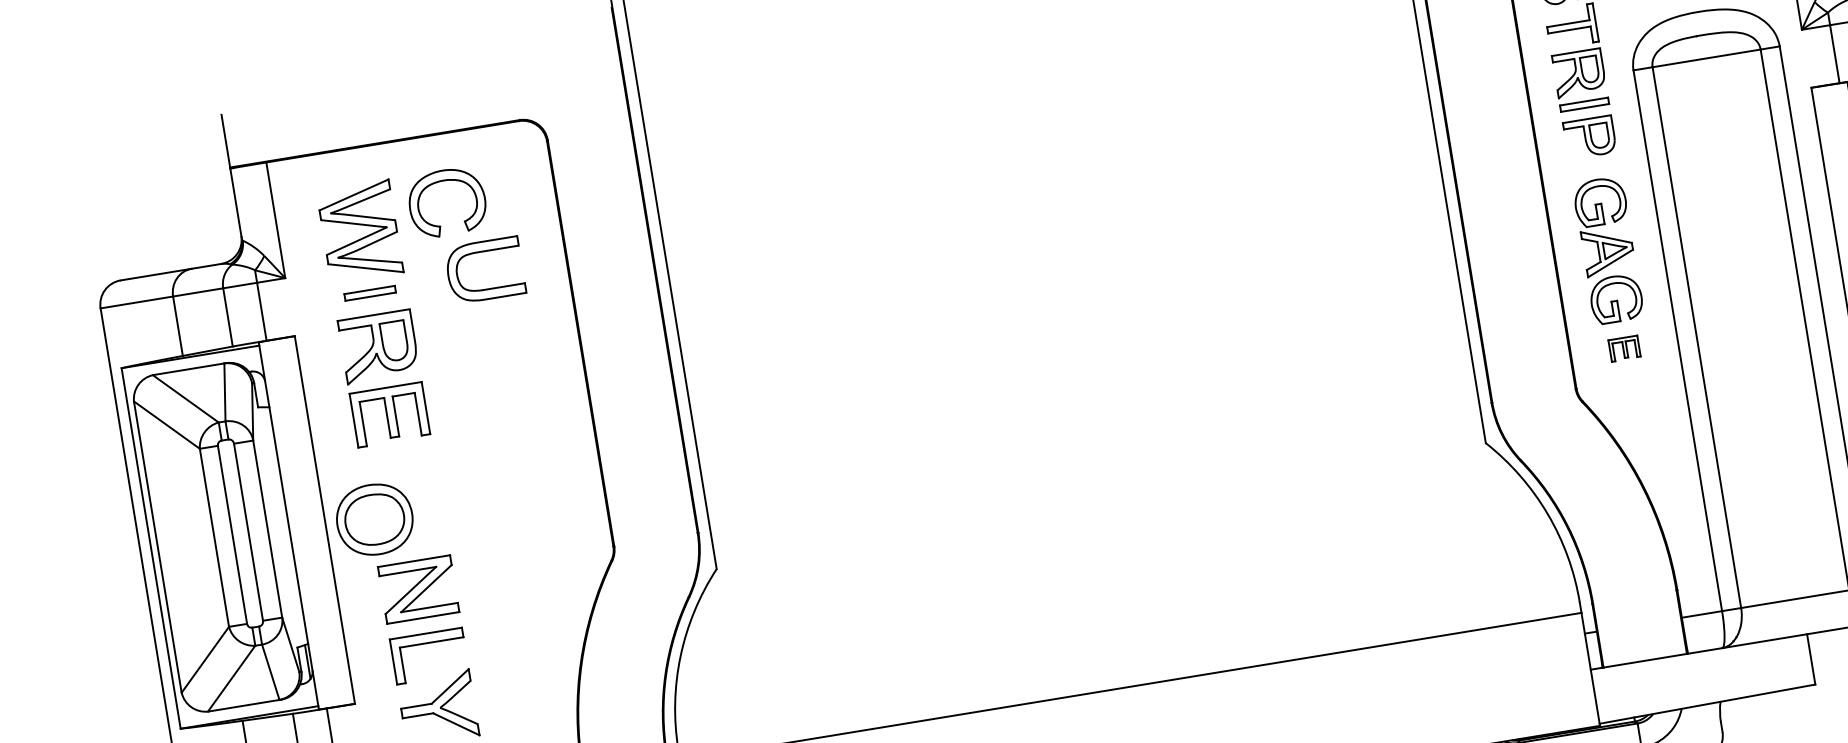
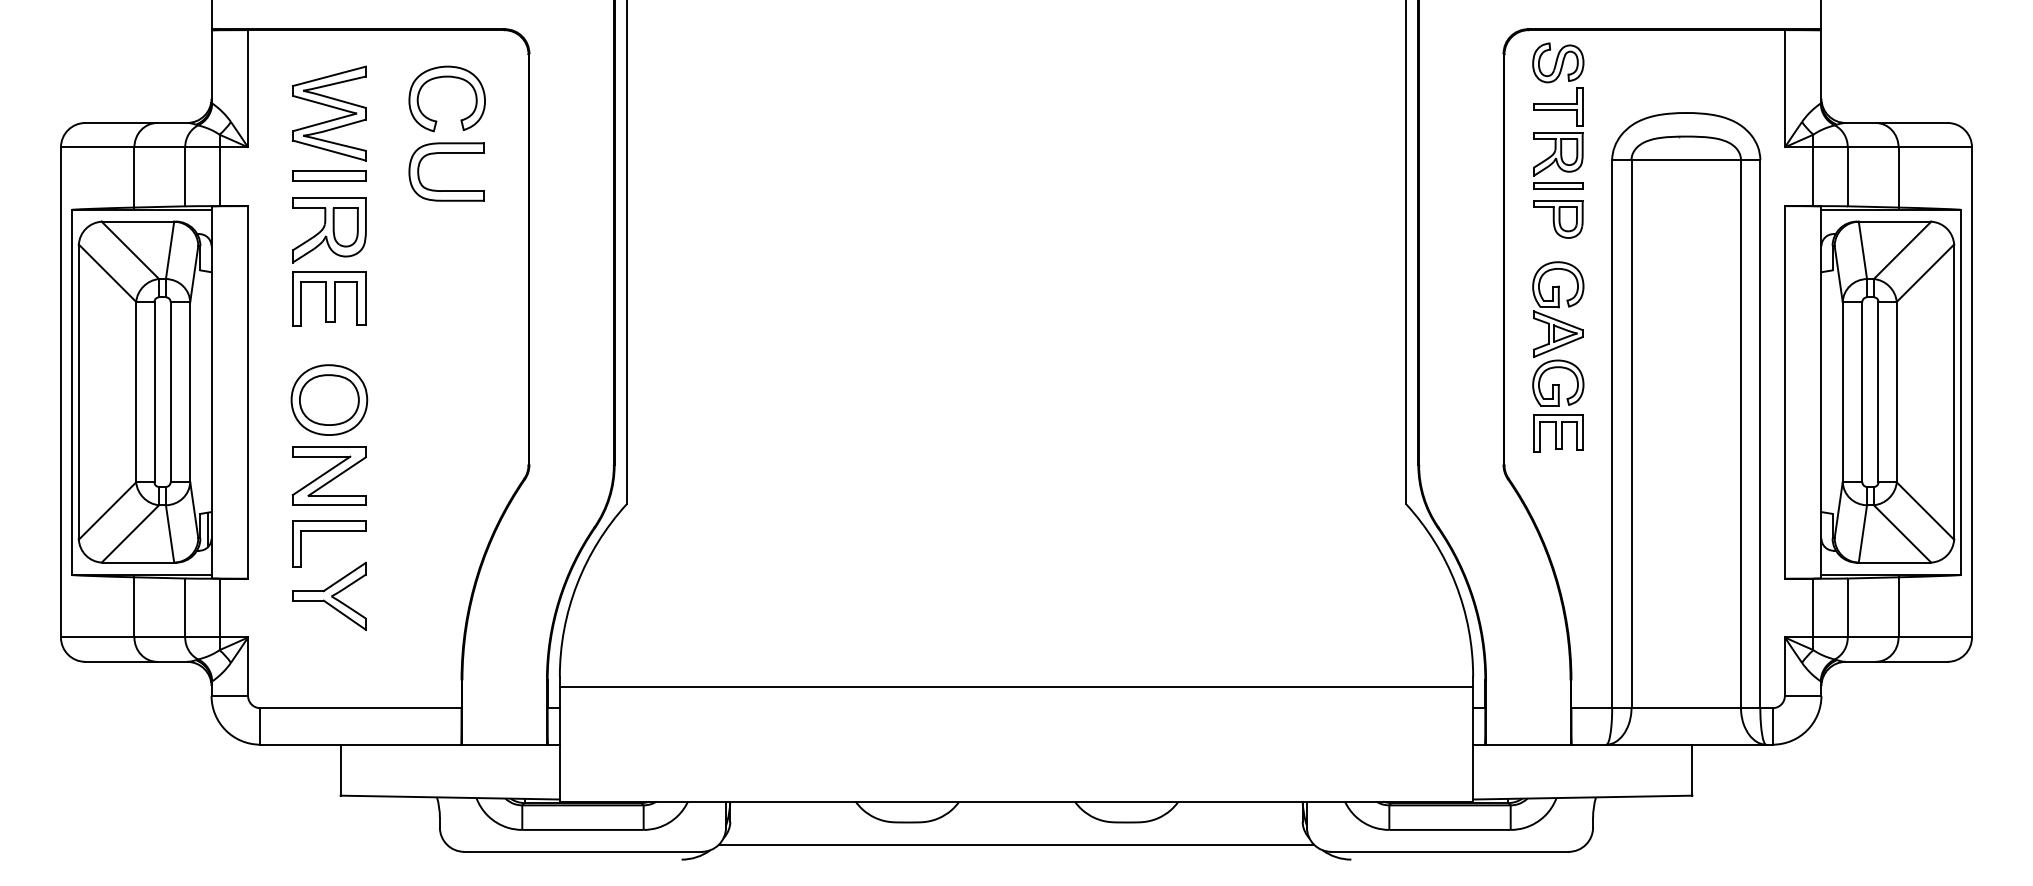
part: (437, 183) -> (440, 78), moved
part: (370, 292) -> (329, 175), size x1.43
part: (1624, 348) -> (1558, 433), size x1.67
part: (374, 519) -> (329, 399), moved

